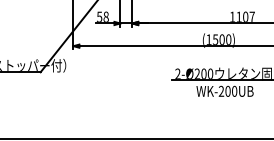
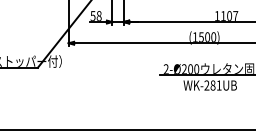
text: (230, 91) -> (215, 85), WK-200UB -> WK-281UB

